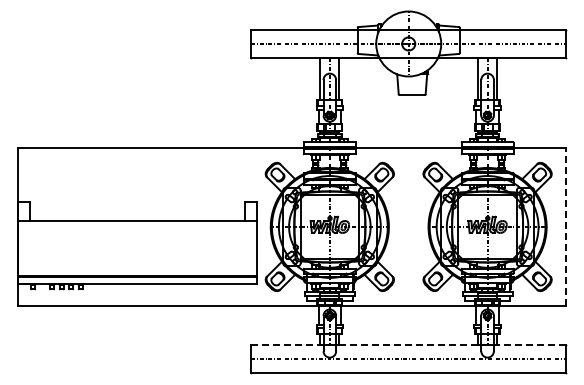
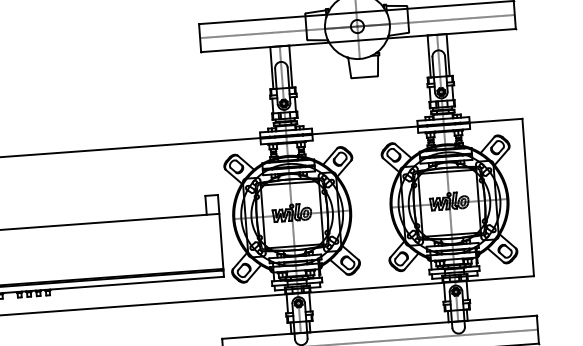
line: (566, 226) -> (528, 197), dashed -> solid
line: (408, 345) -> (379, 327), dashed -> solid

